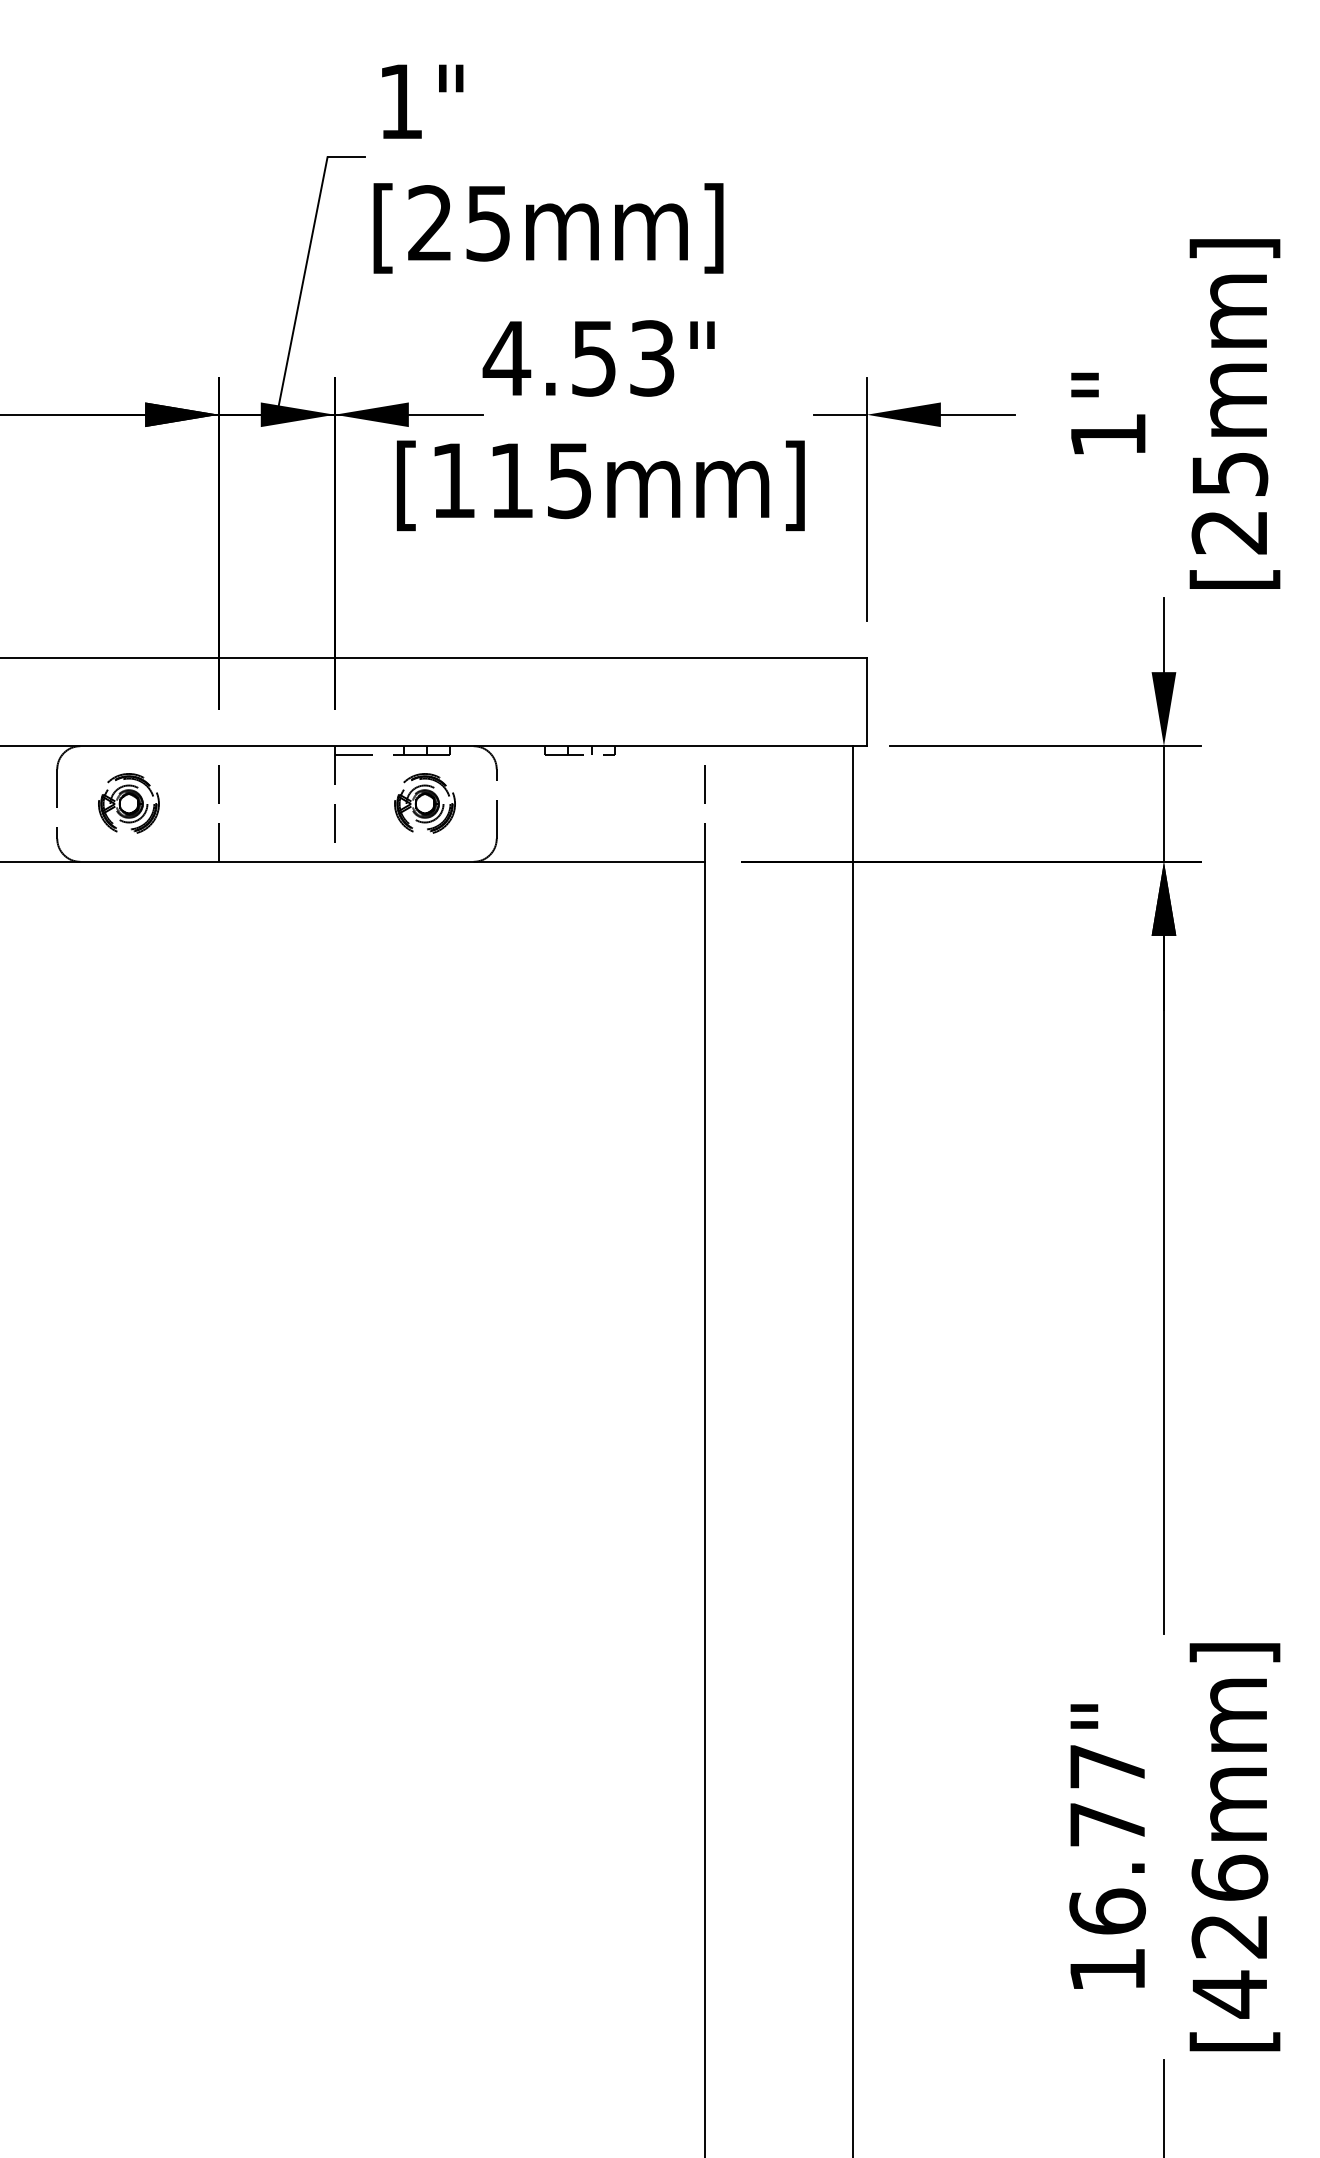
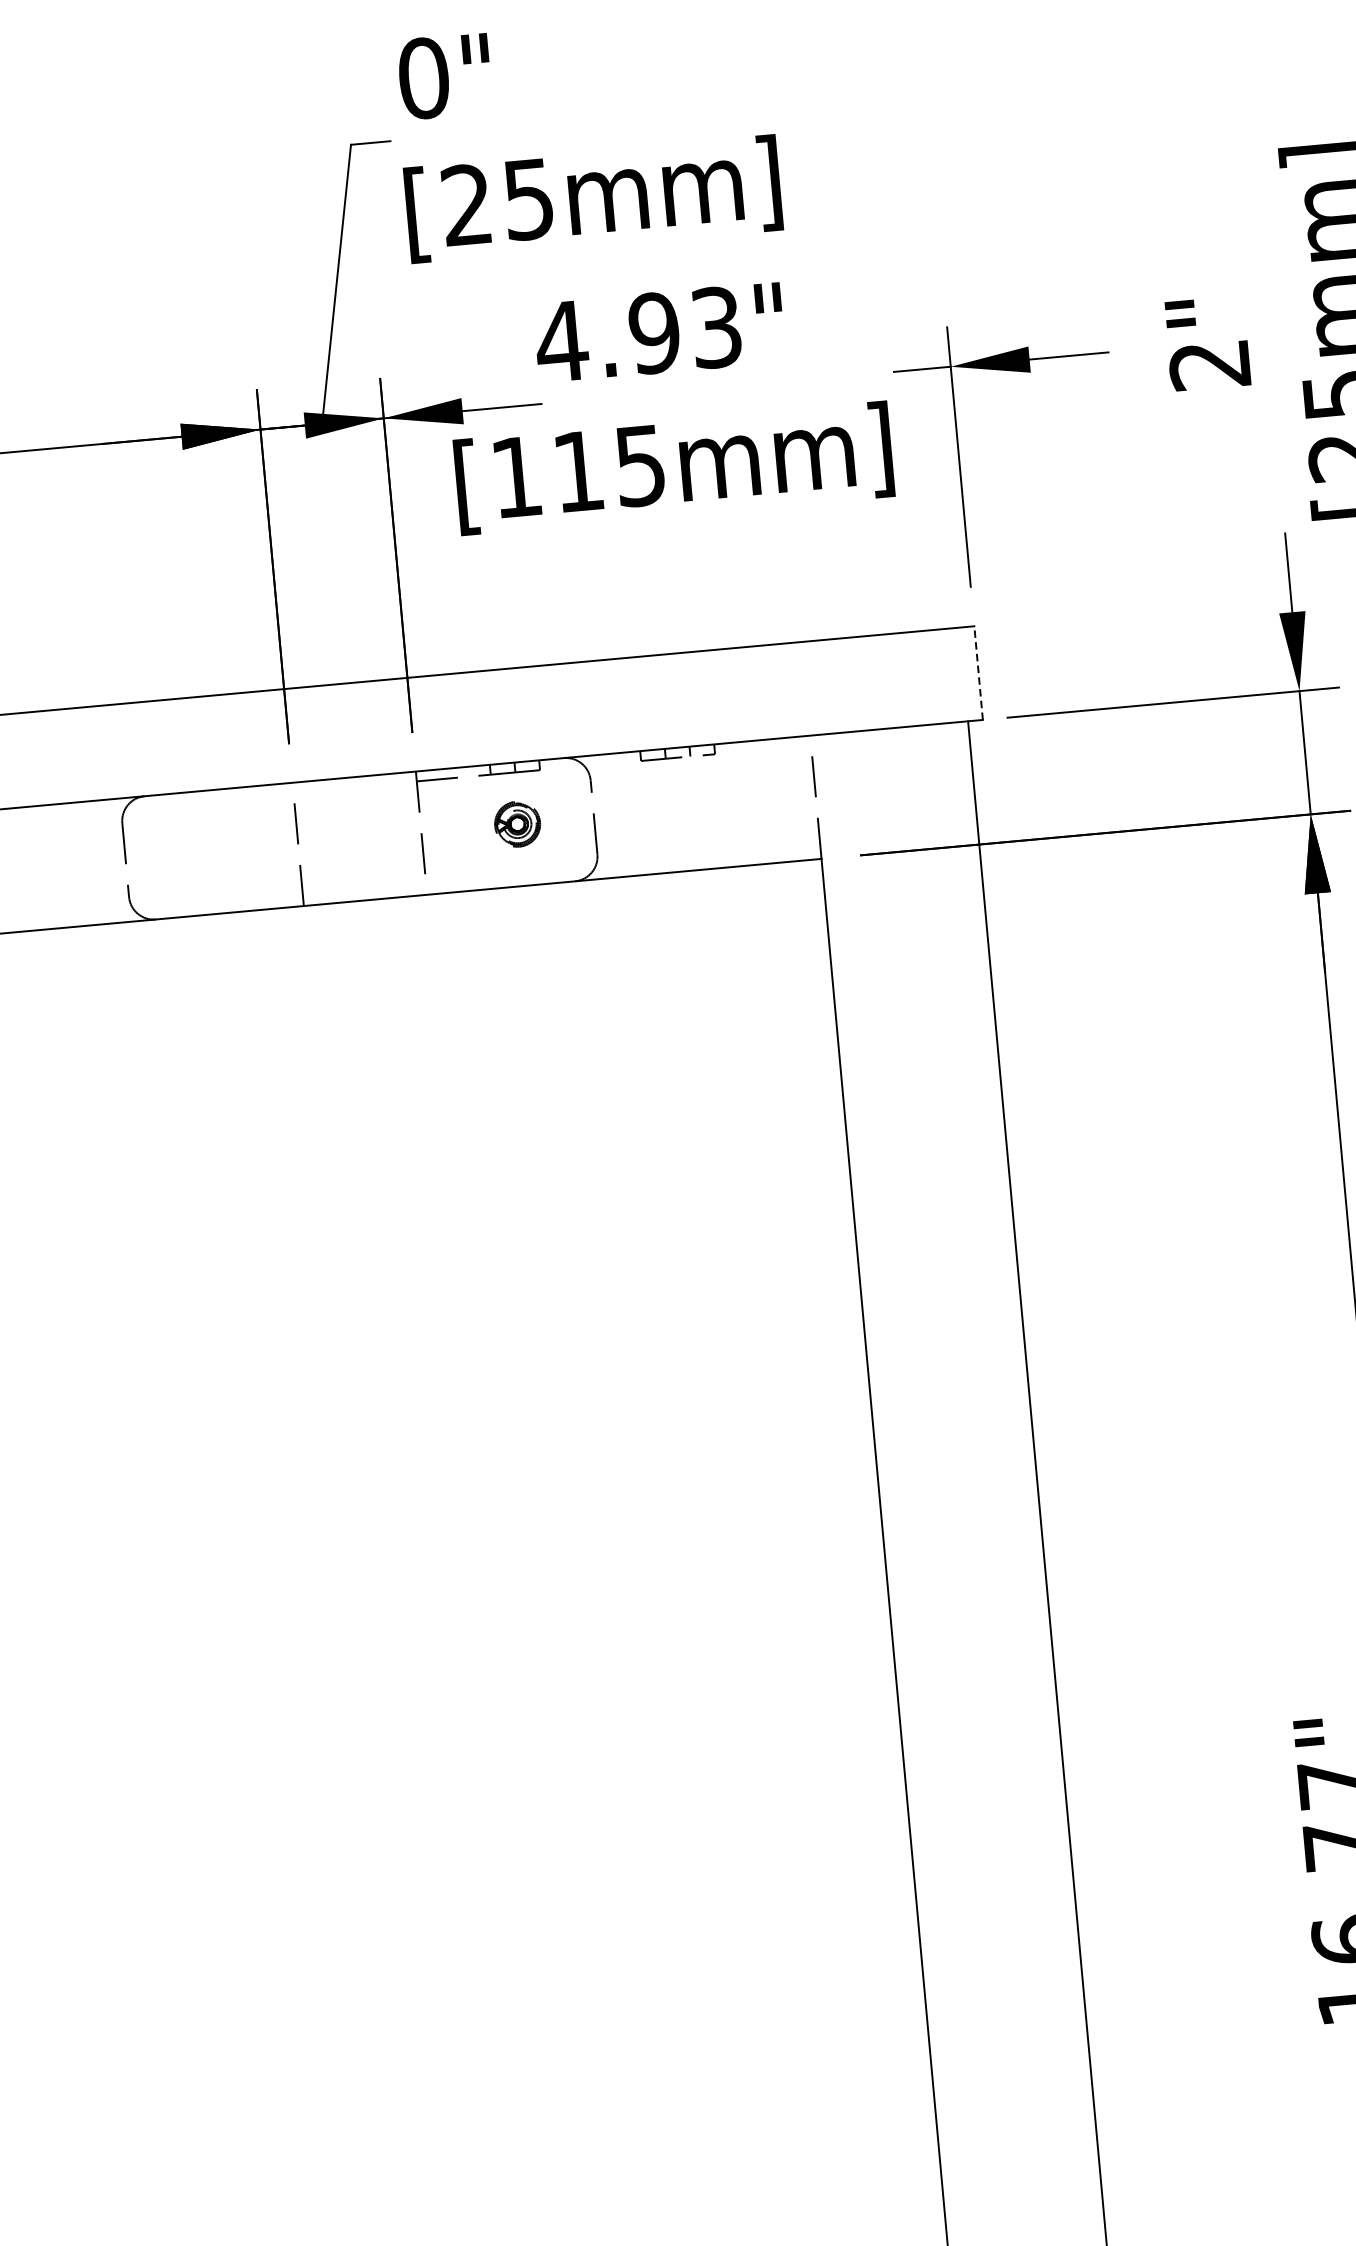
text: (401, 101) -> (424, 78), 1" -> 0"
text: (593, 358) -> (653, 333), 4.53" -> 4.93"
text: (1107, 435) -> (1209, 365), 1" -> 2"
line: (866, 702) -> (978, 673), solid -> dashed
part: (128, 803) -> (201, 852), removed
part: (424, 803) -> (517, 823), size x0.7

